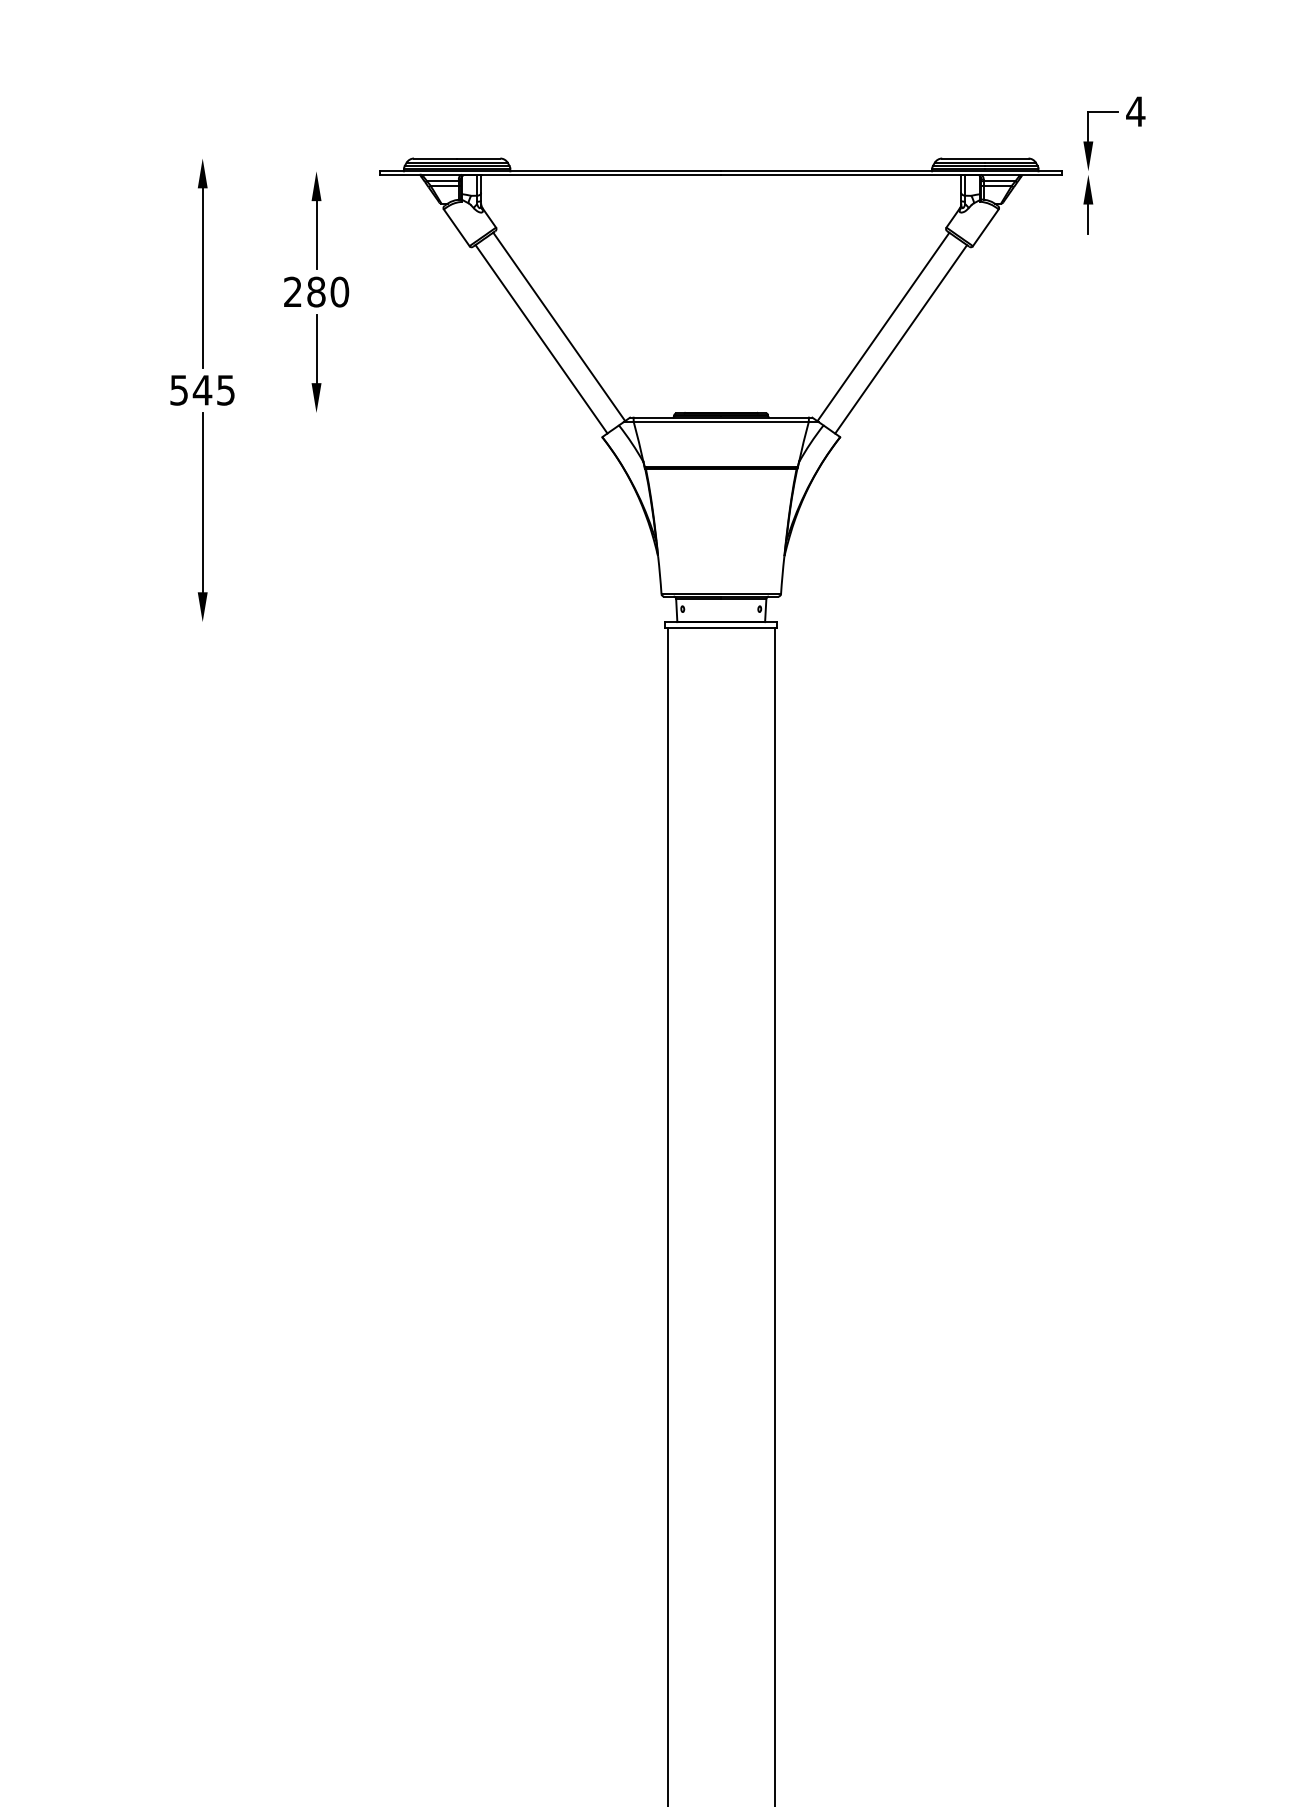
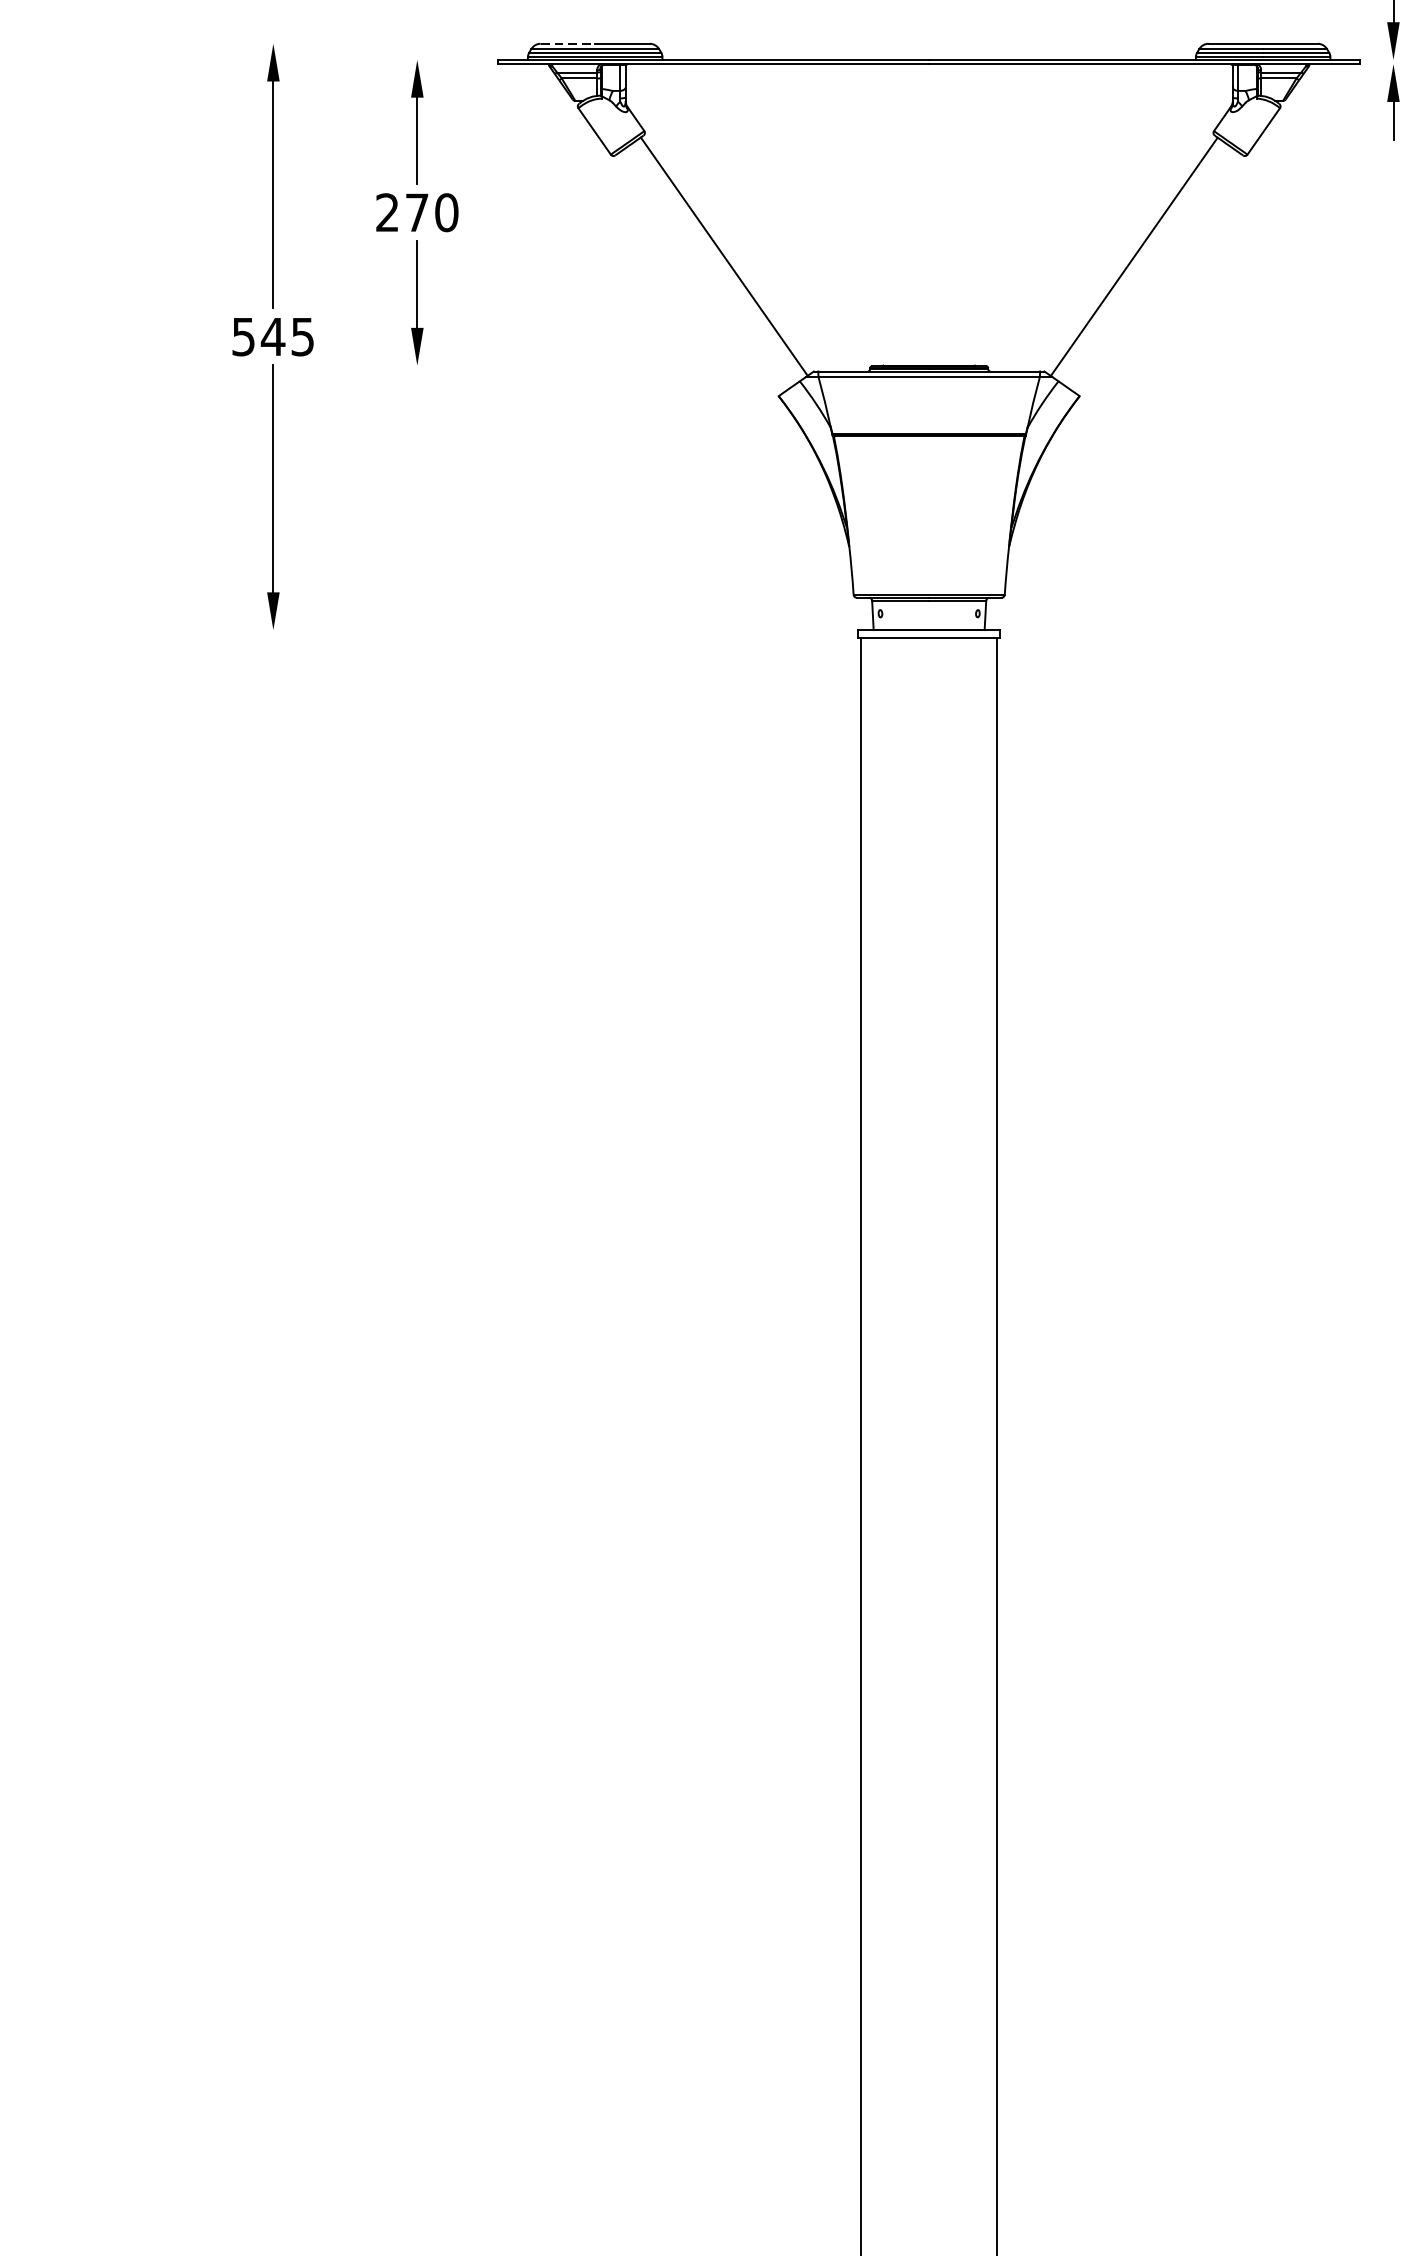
line: (435, 158) -> (567, 43), solid -> dashed
text: (316, 291) -> (417, 211), 280 -> 270
line: (541, 339) -> (701, 272), removed
line: (901, 339) -> (1157, 272), removed

